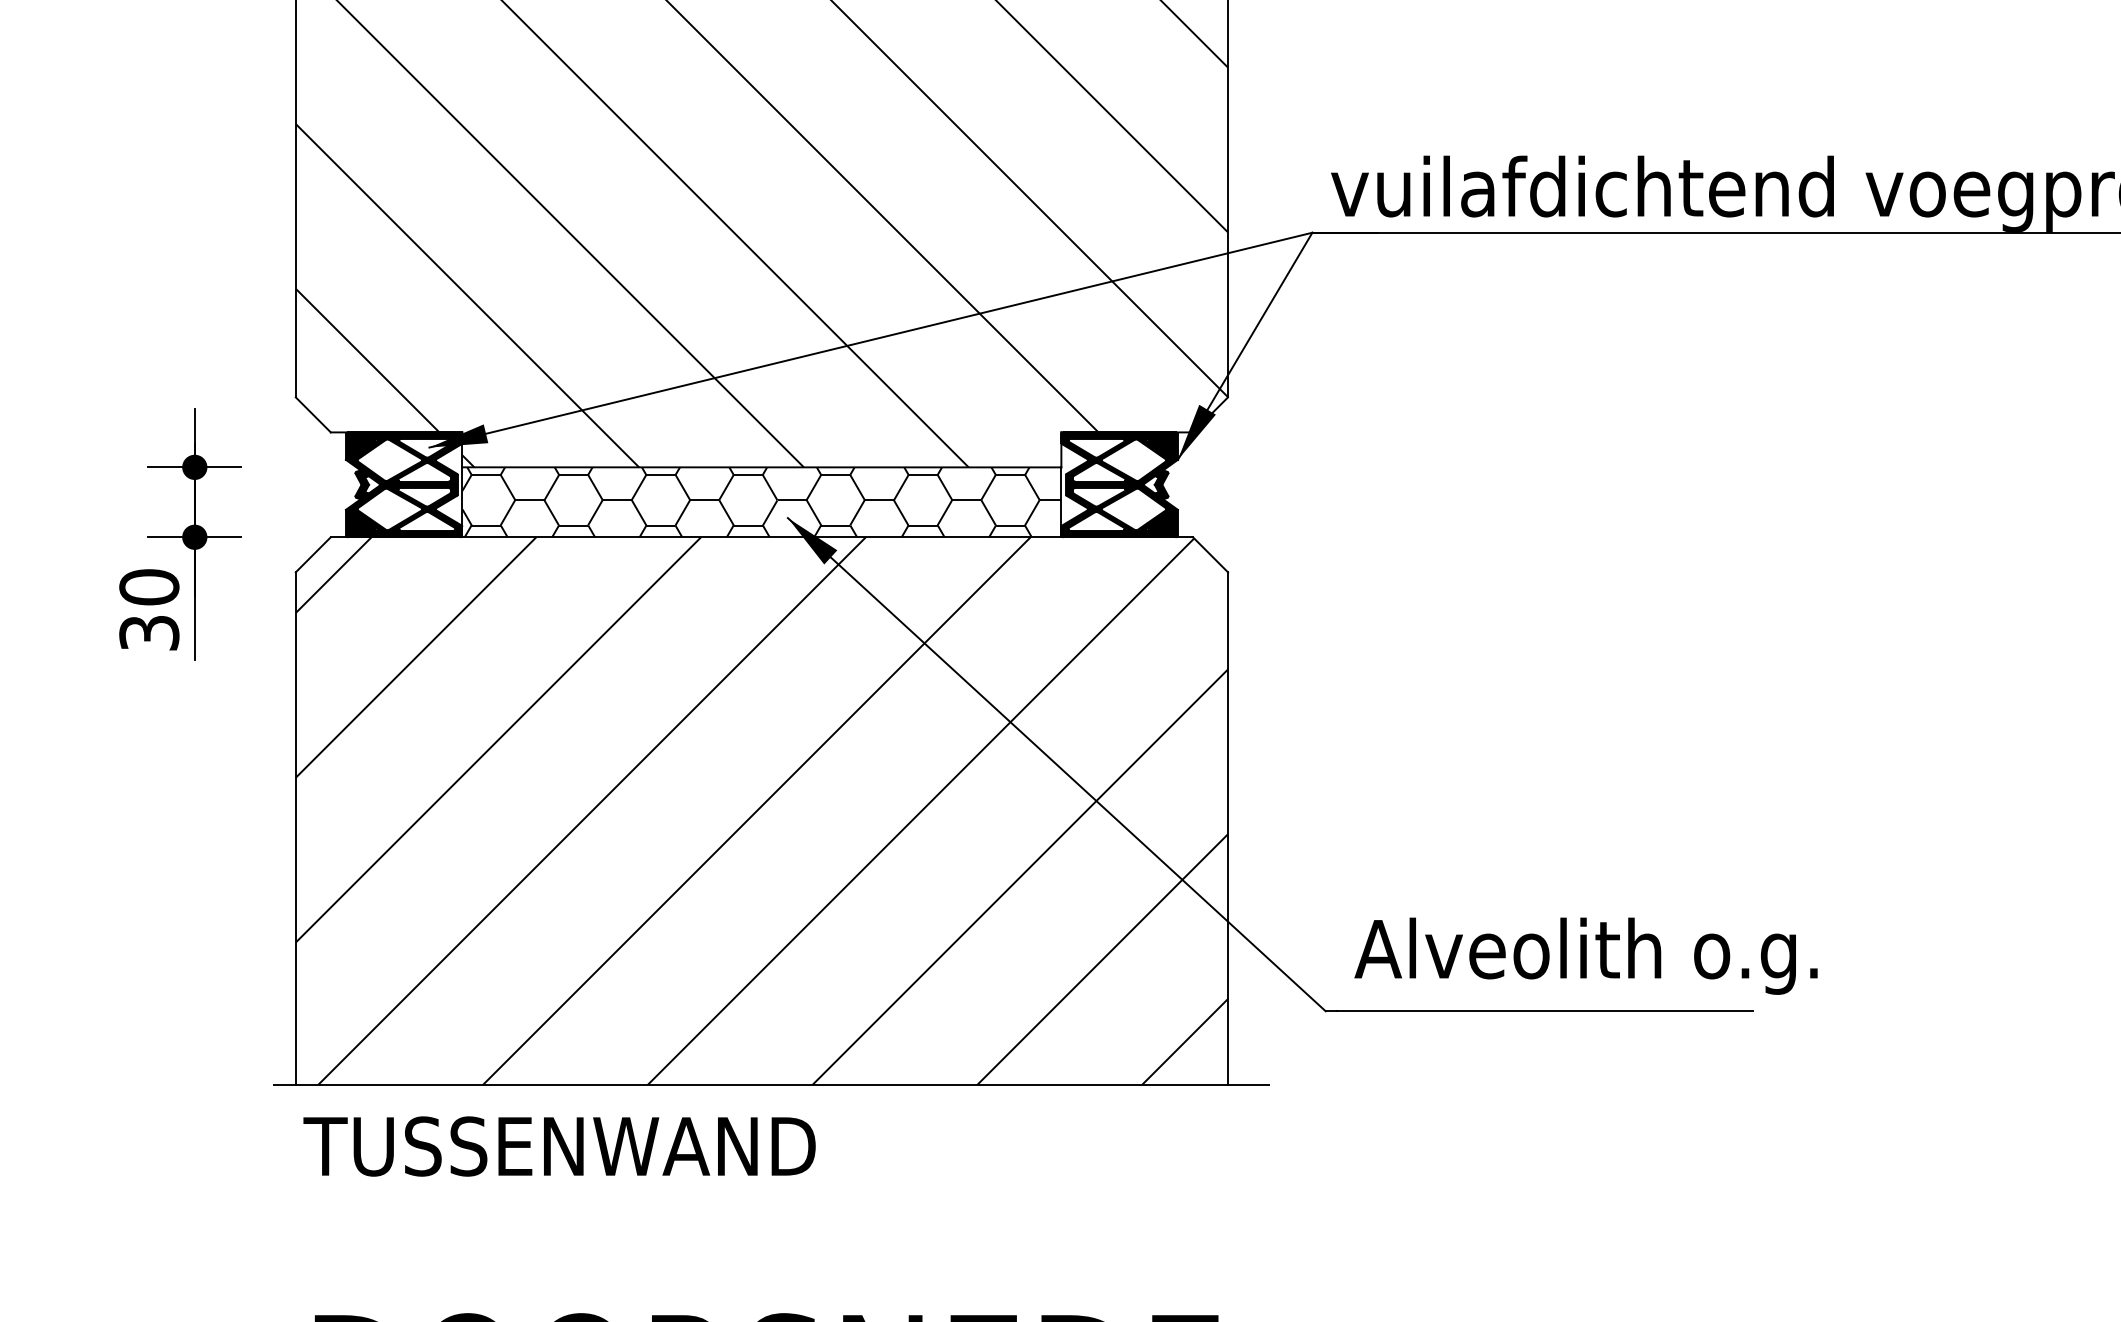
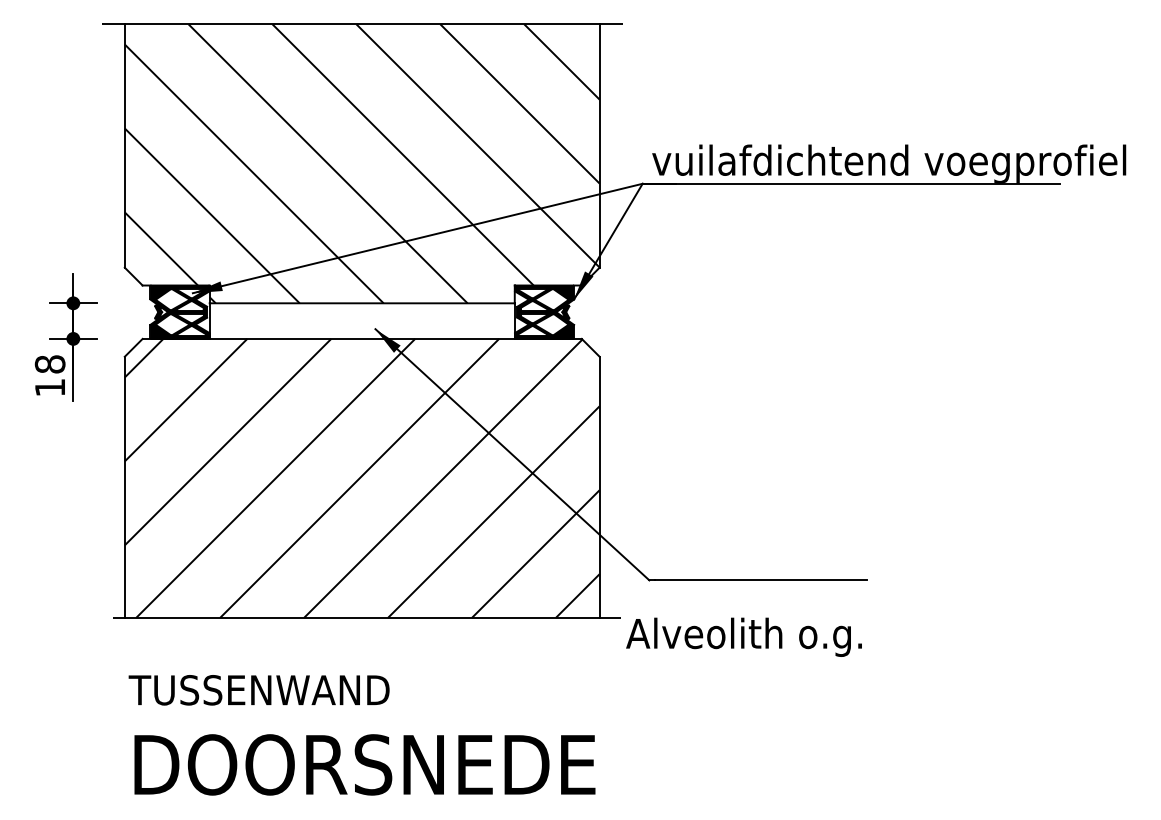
hatch: (760, 501) -> (361, 320), removed
text: (147, 609) -> (49, 375), 30 -> 18
text: (1584, 954) -> (743, 636), moved
text: (558, 1146) -> (258, 690), moved

